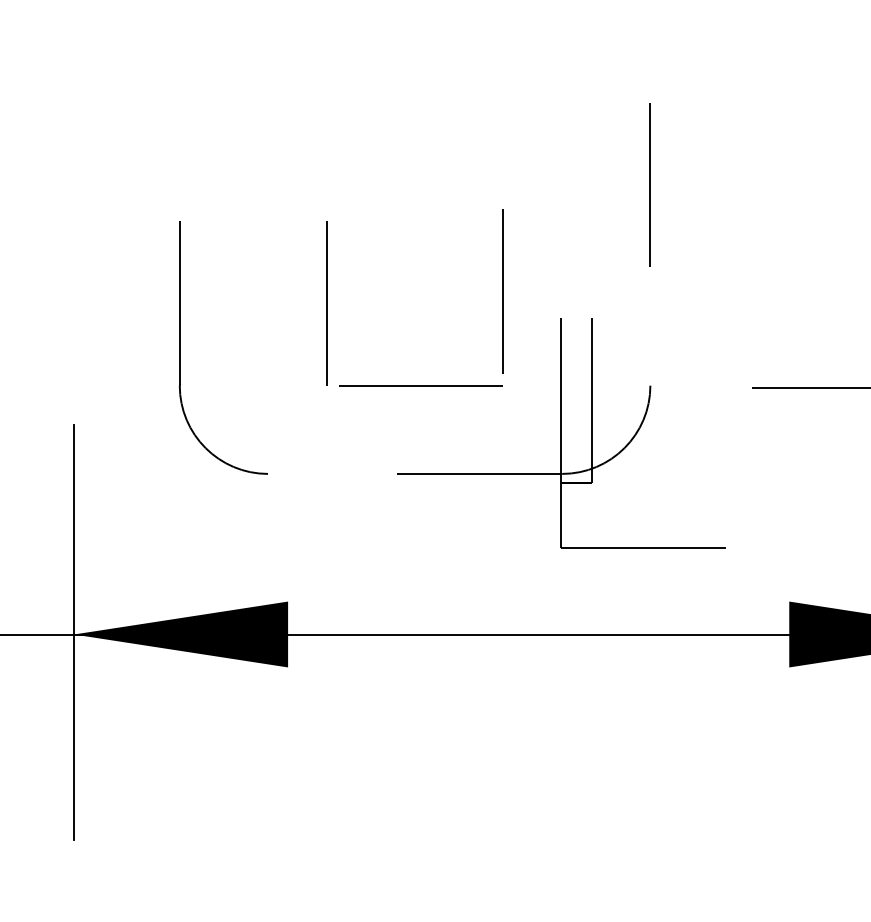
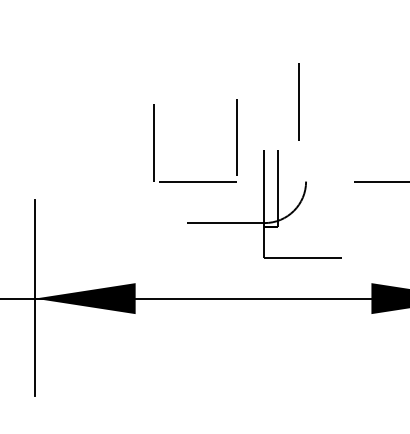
line: (649, 183) -> (298, 101), moved
part: (181, 347) -> (85, 163), removed

